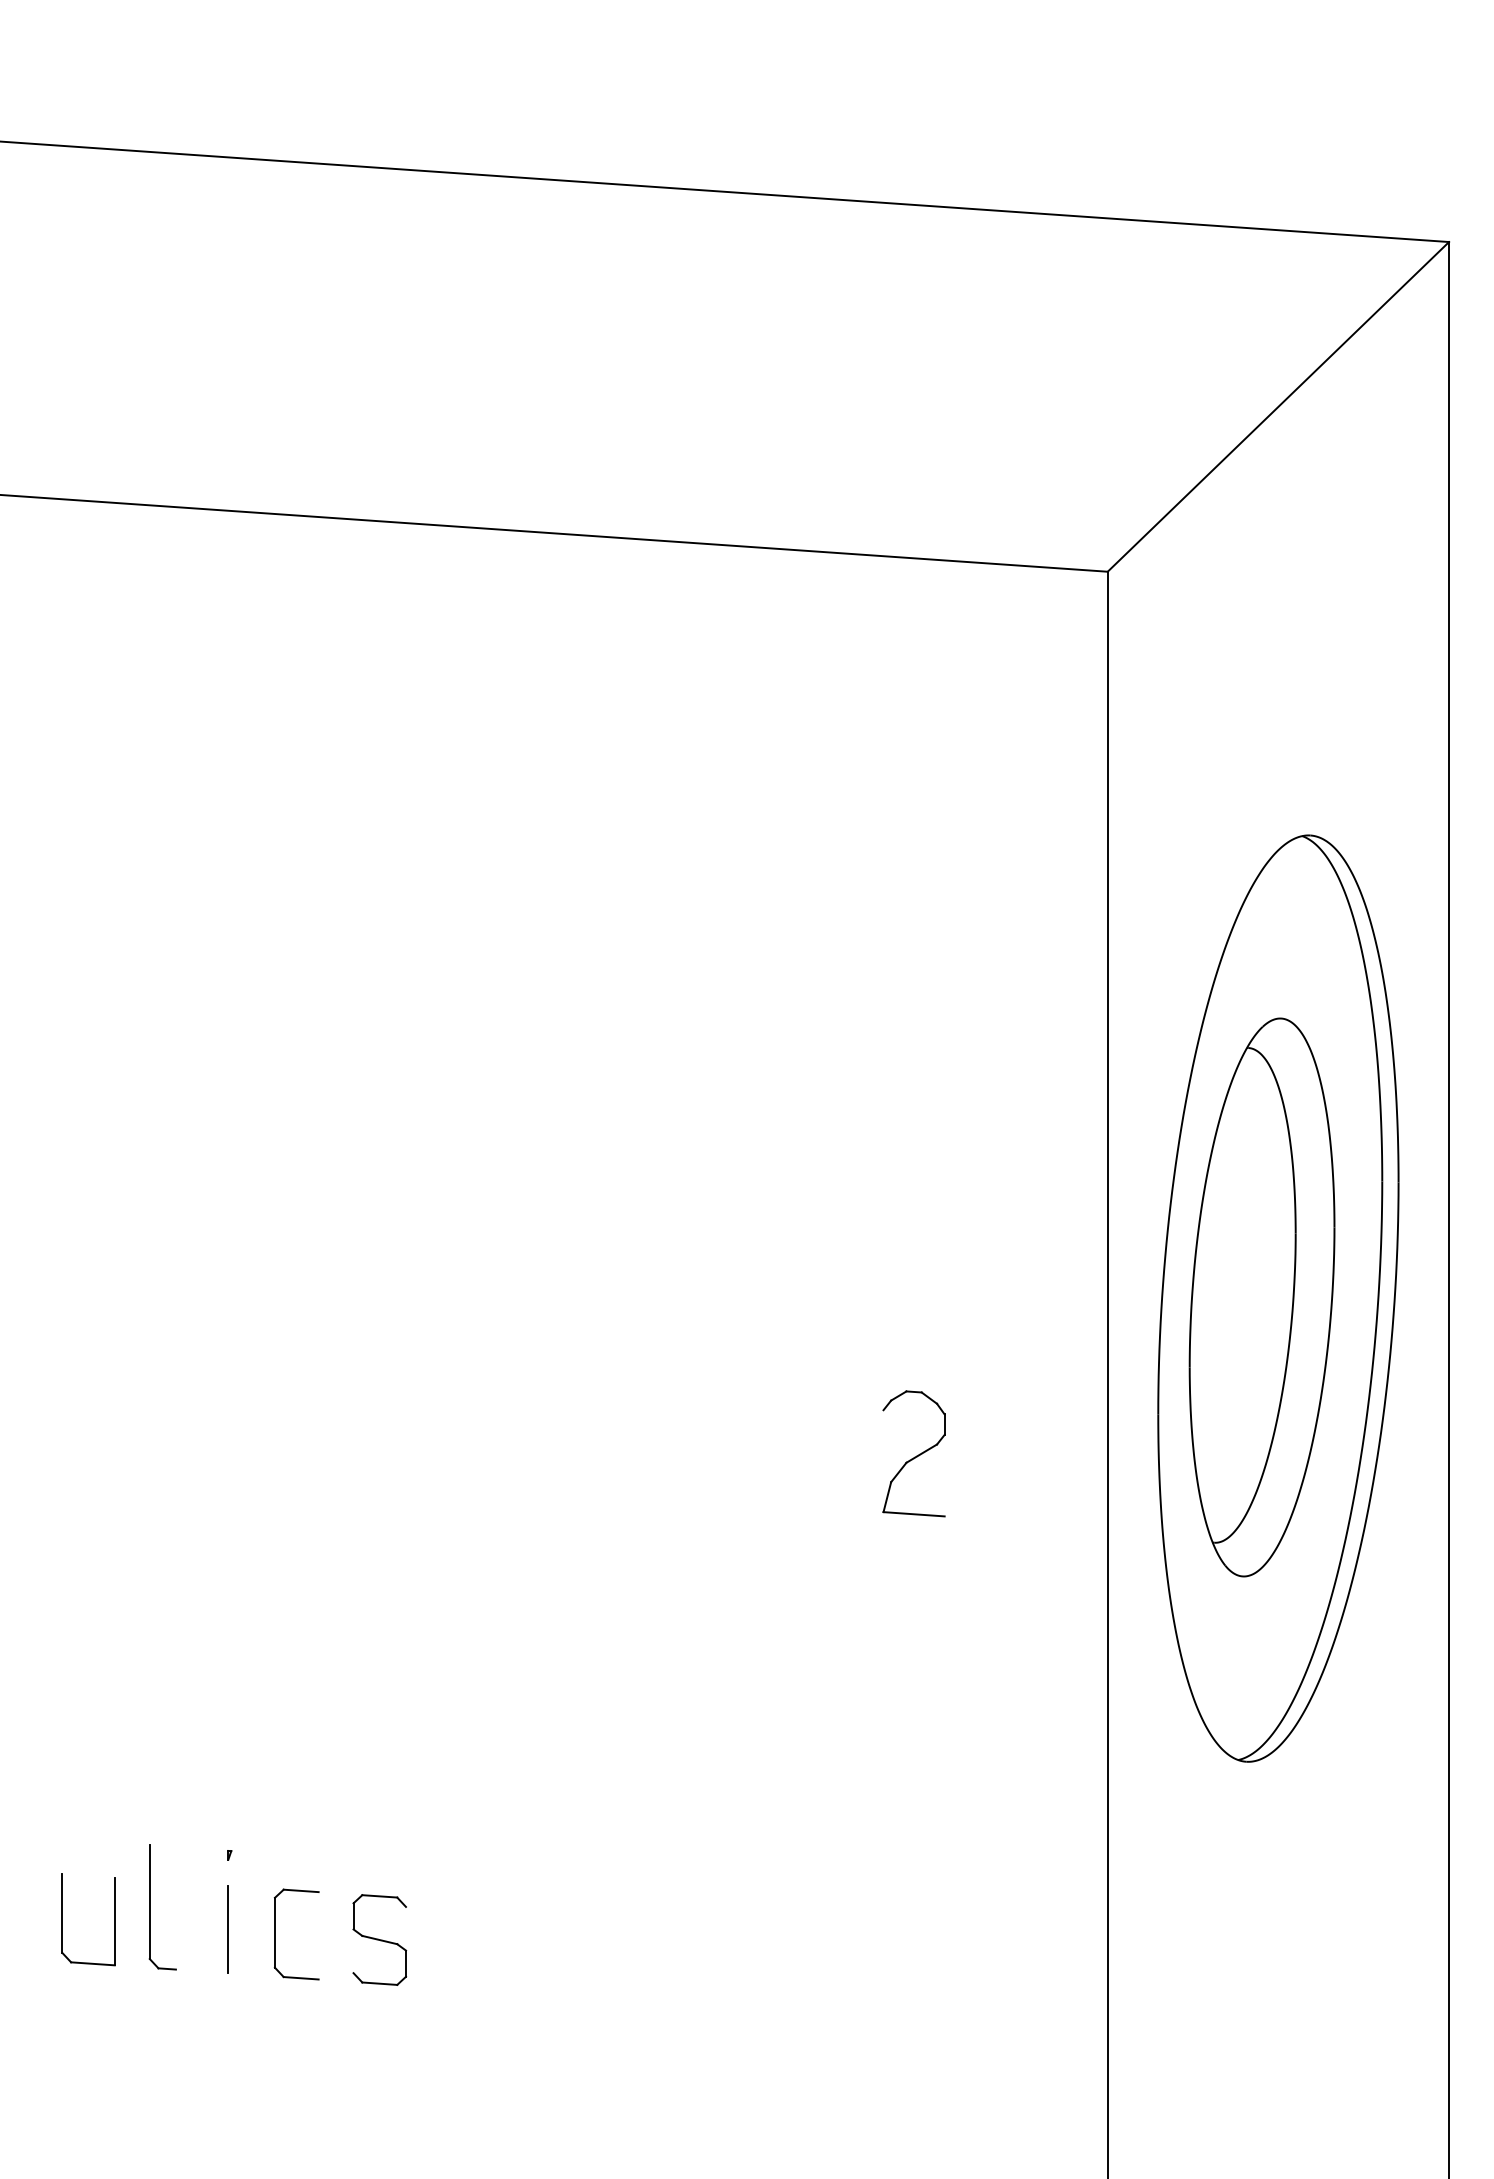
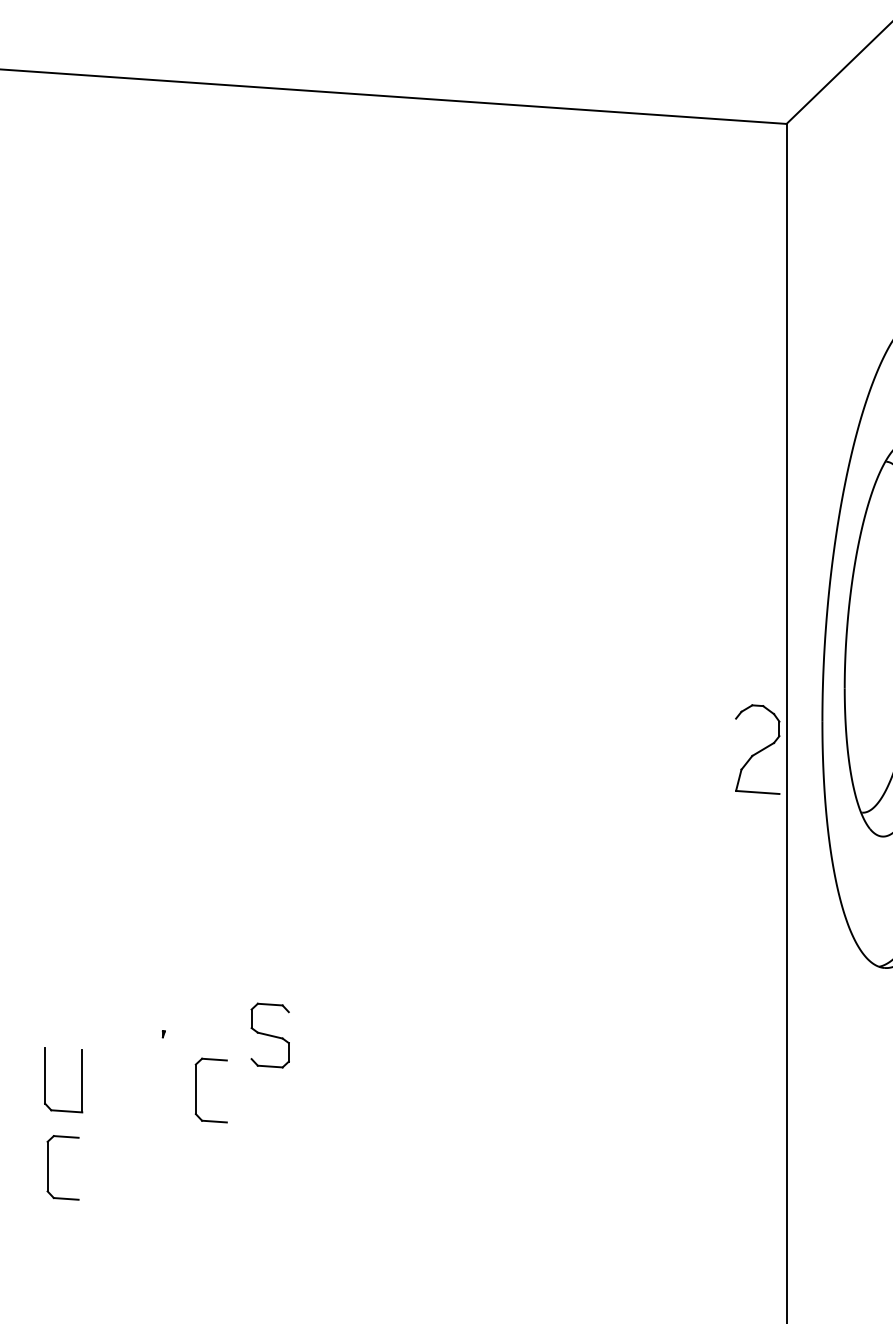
part: (913, 1453) -> (757, 749), moved
part: (150, 1907) -> (107, 1071), removed
line: (228, 1929) -> (162, 1086), removed
part: (379, 1939) -> (270, 1035), moved
part: (66, 2043) -> (48, 1167), added

